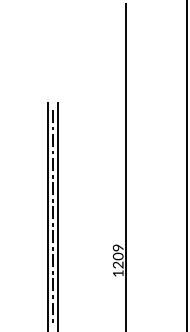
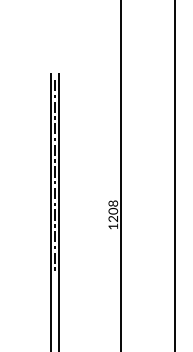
text: (119, 247) -> (114, 203), 1209 -> 1208

